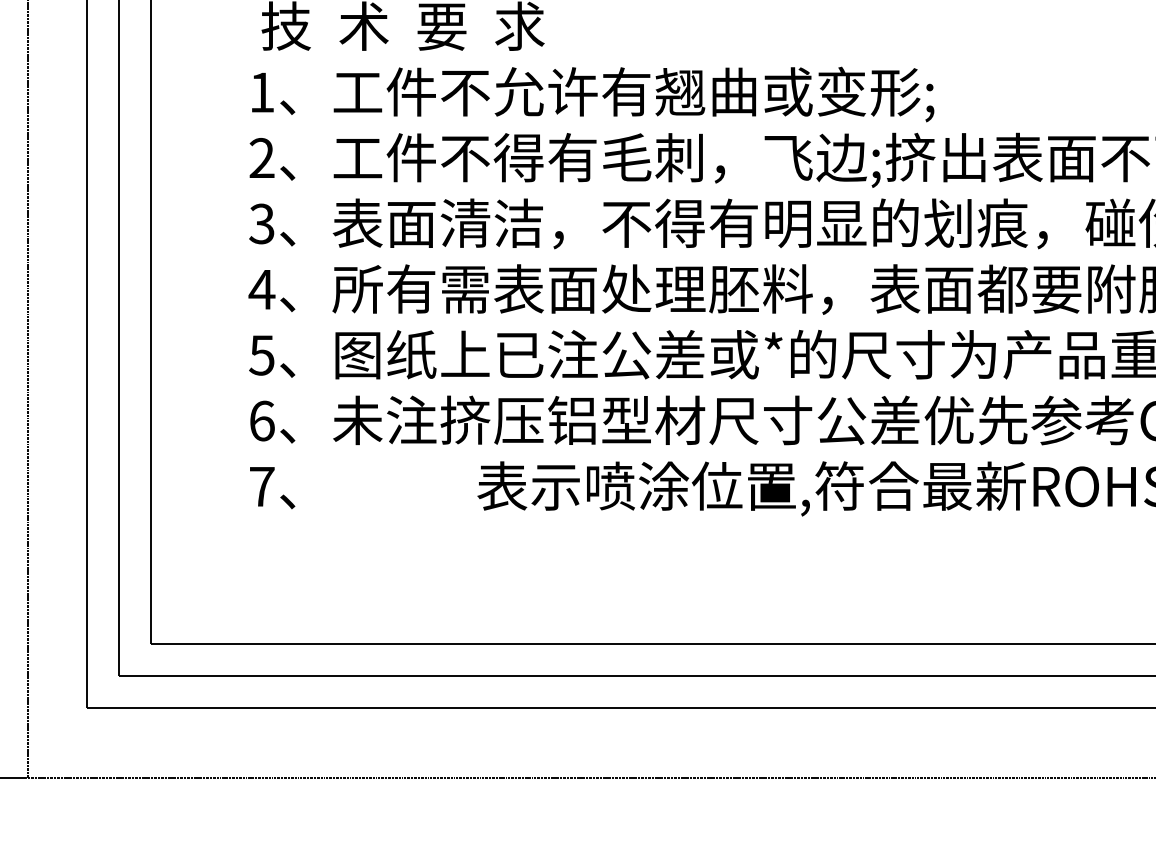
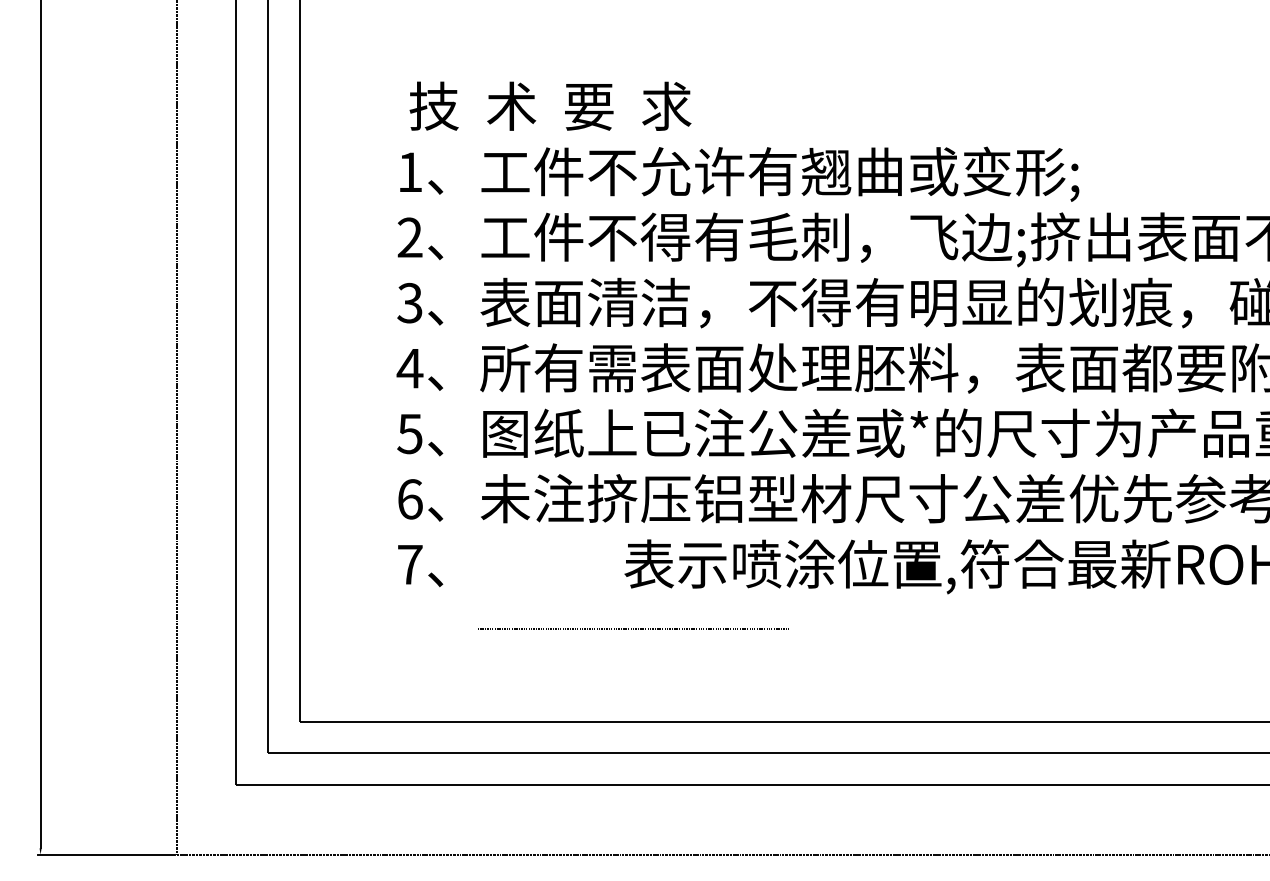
line: (485, 551) -> (632, 629), added

